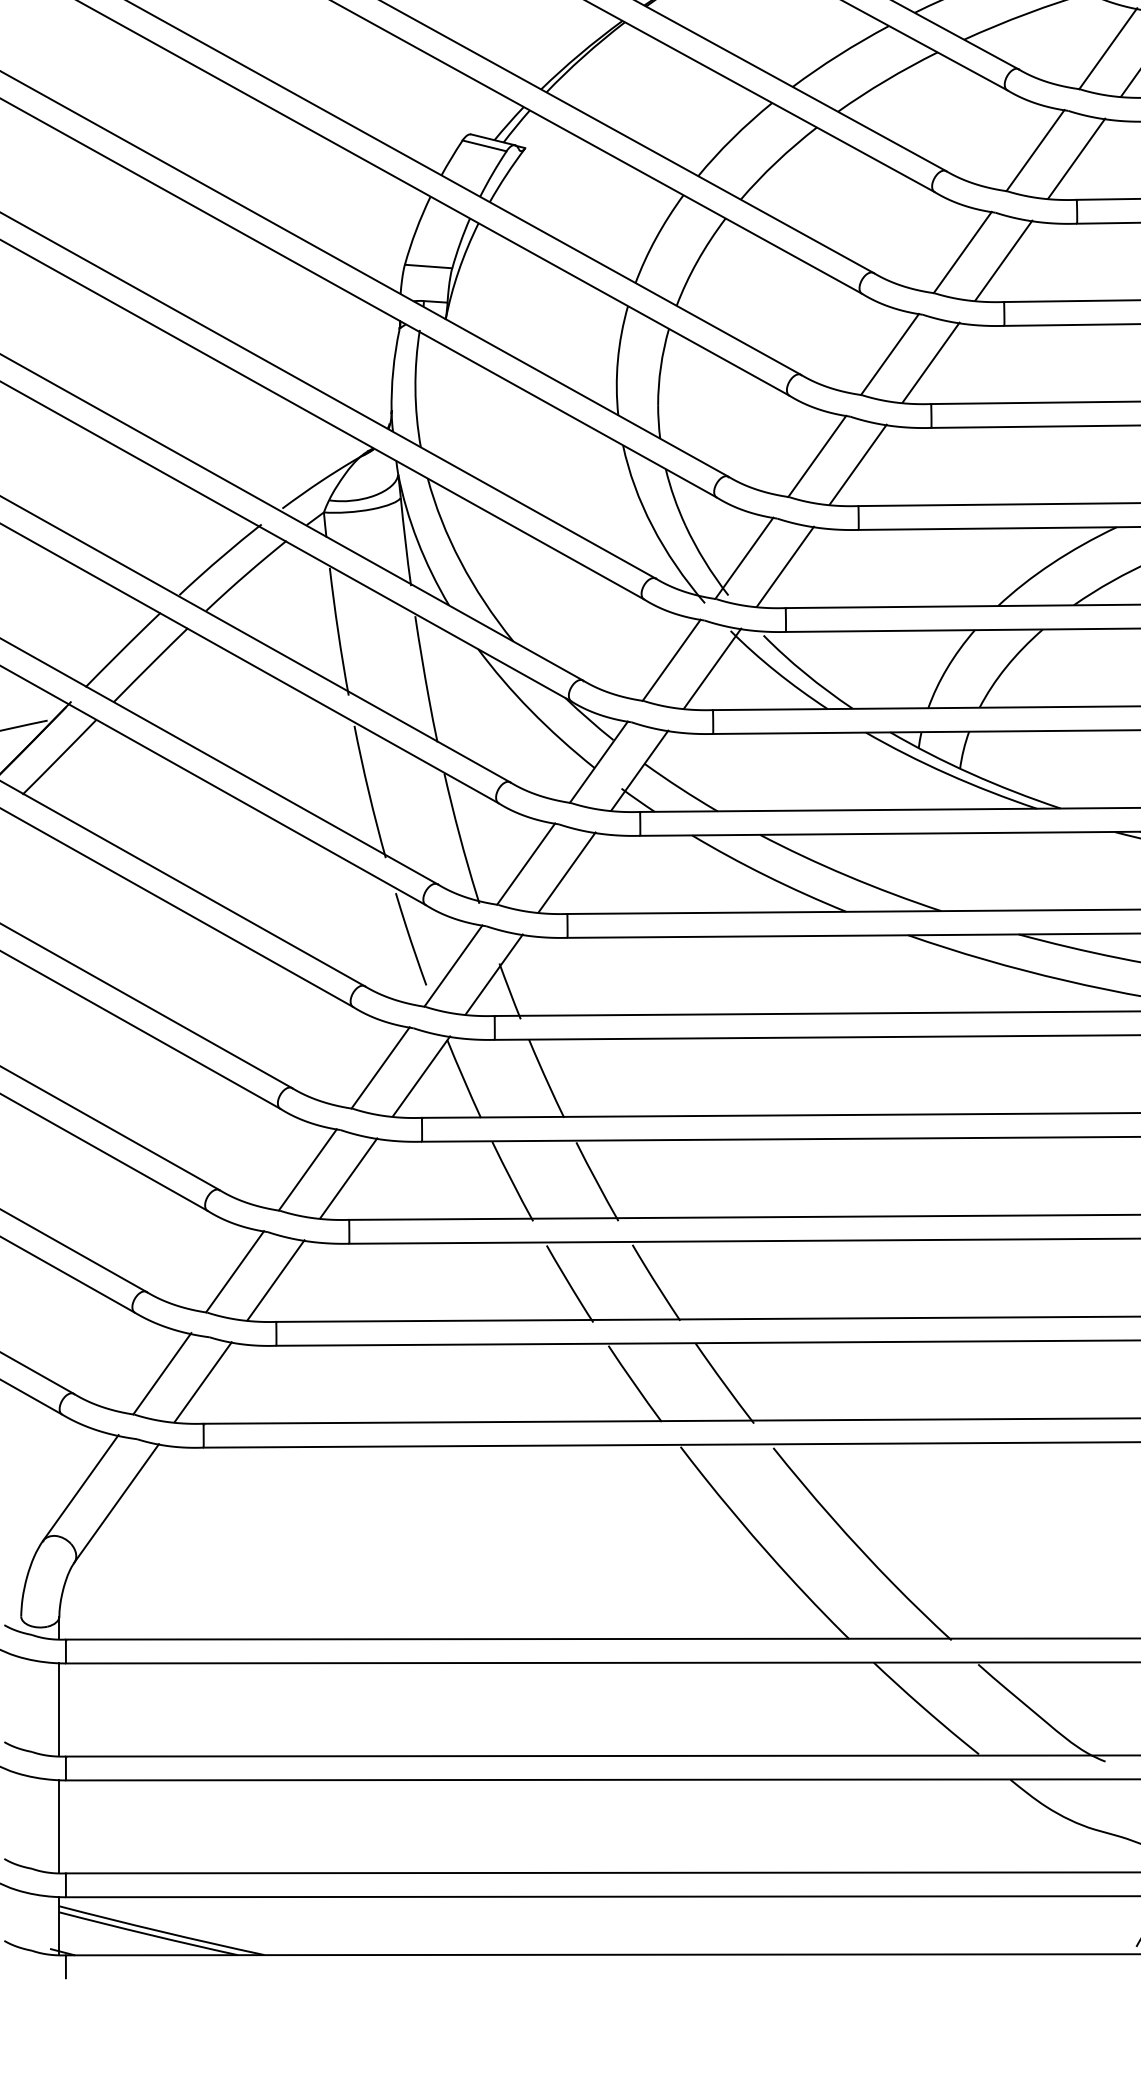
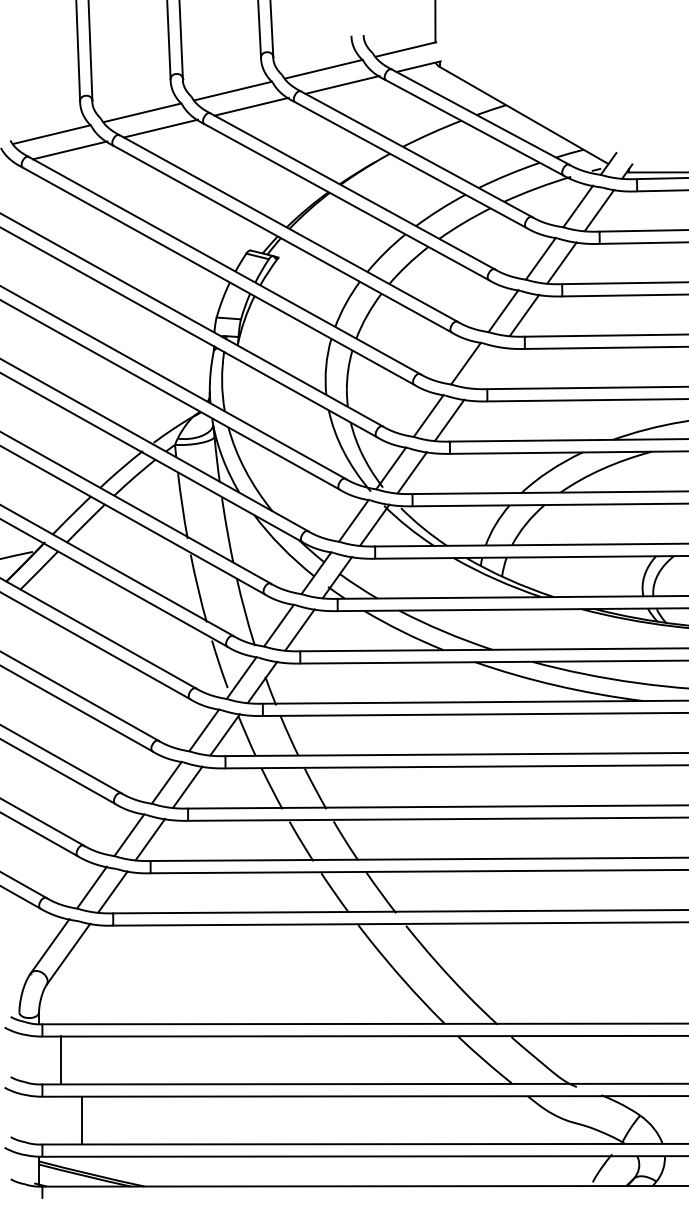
line: (929, 361) -> (486, 367), removed
line: (60, 1709) -> (61, 1060), moved
line: (60, 1826) -> (82, 1120), moved

